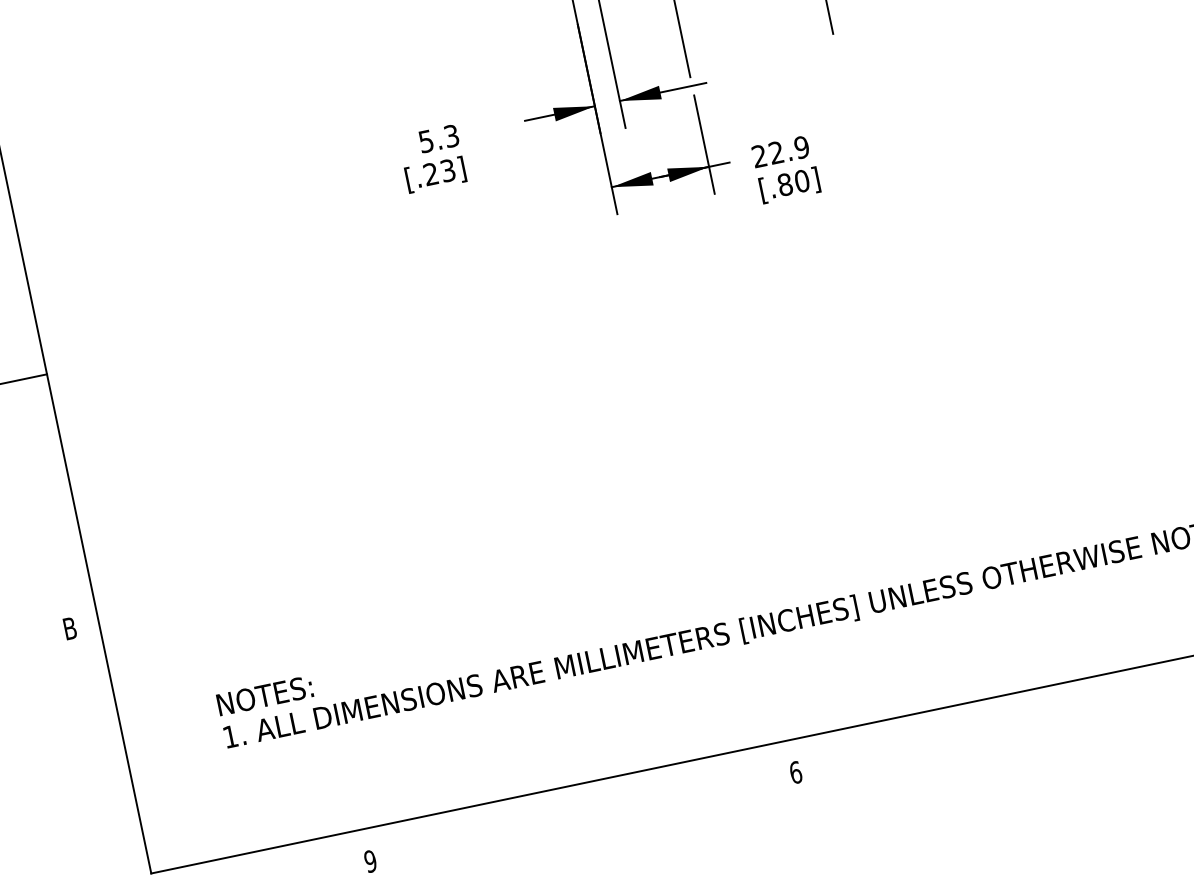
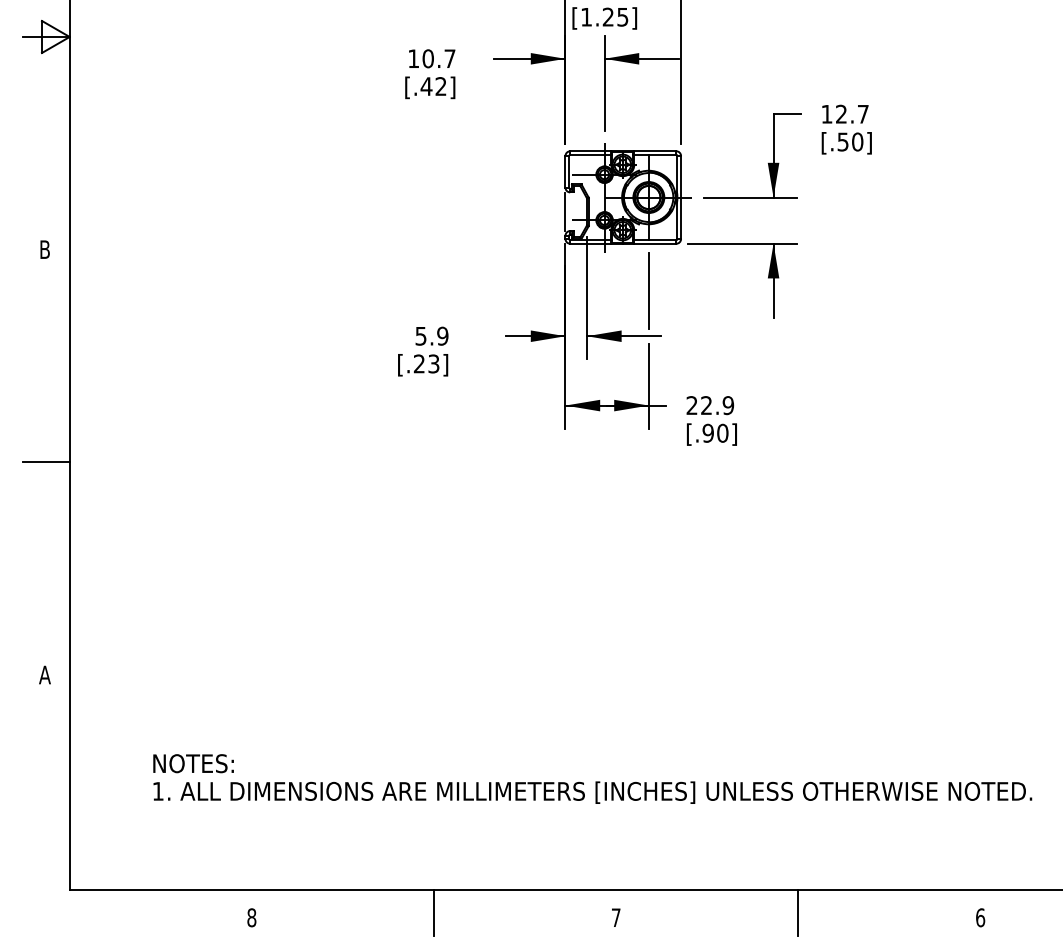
text: (451, 135) -> (442, 335), 5.3 -> 5.9
text: (784, 185) -> (707, 433), [.80] -> [.90]
text: (69, 628) -> (44, 674), B -> A
line: (1007, 723) -> (798, 913), added
text: (794, 772) -> (615, 917), 6 -> 7
line: (582, 811) -> (434, 913), added
text: (370, 861) -> (251, 917), 9 -> 8

